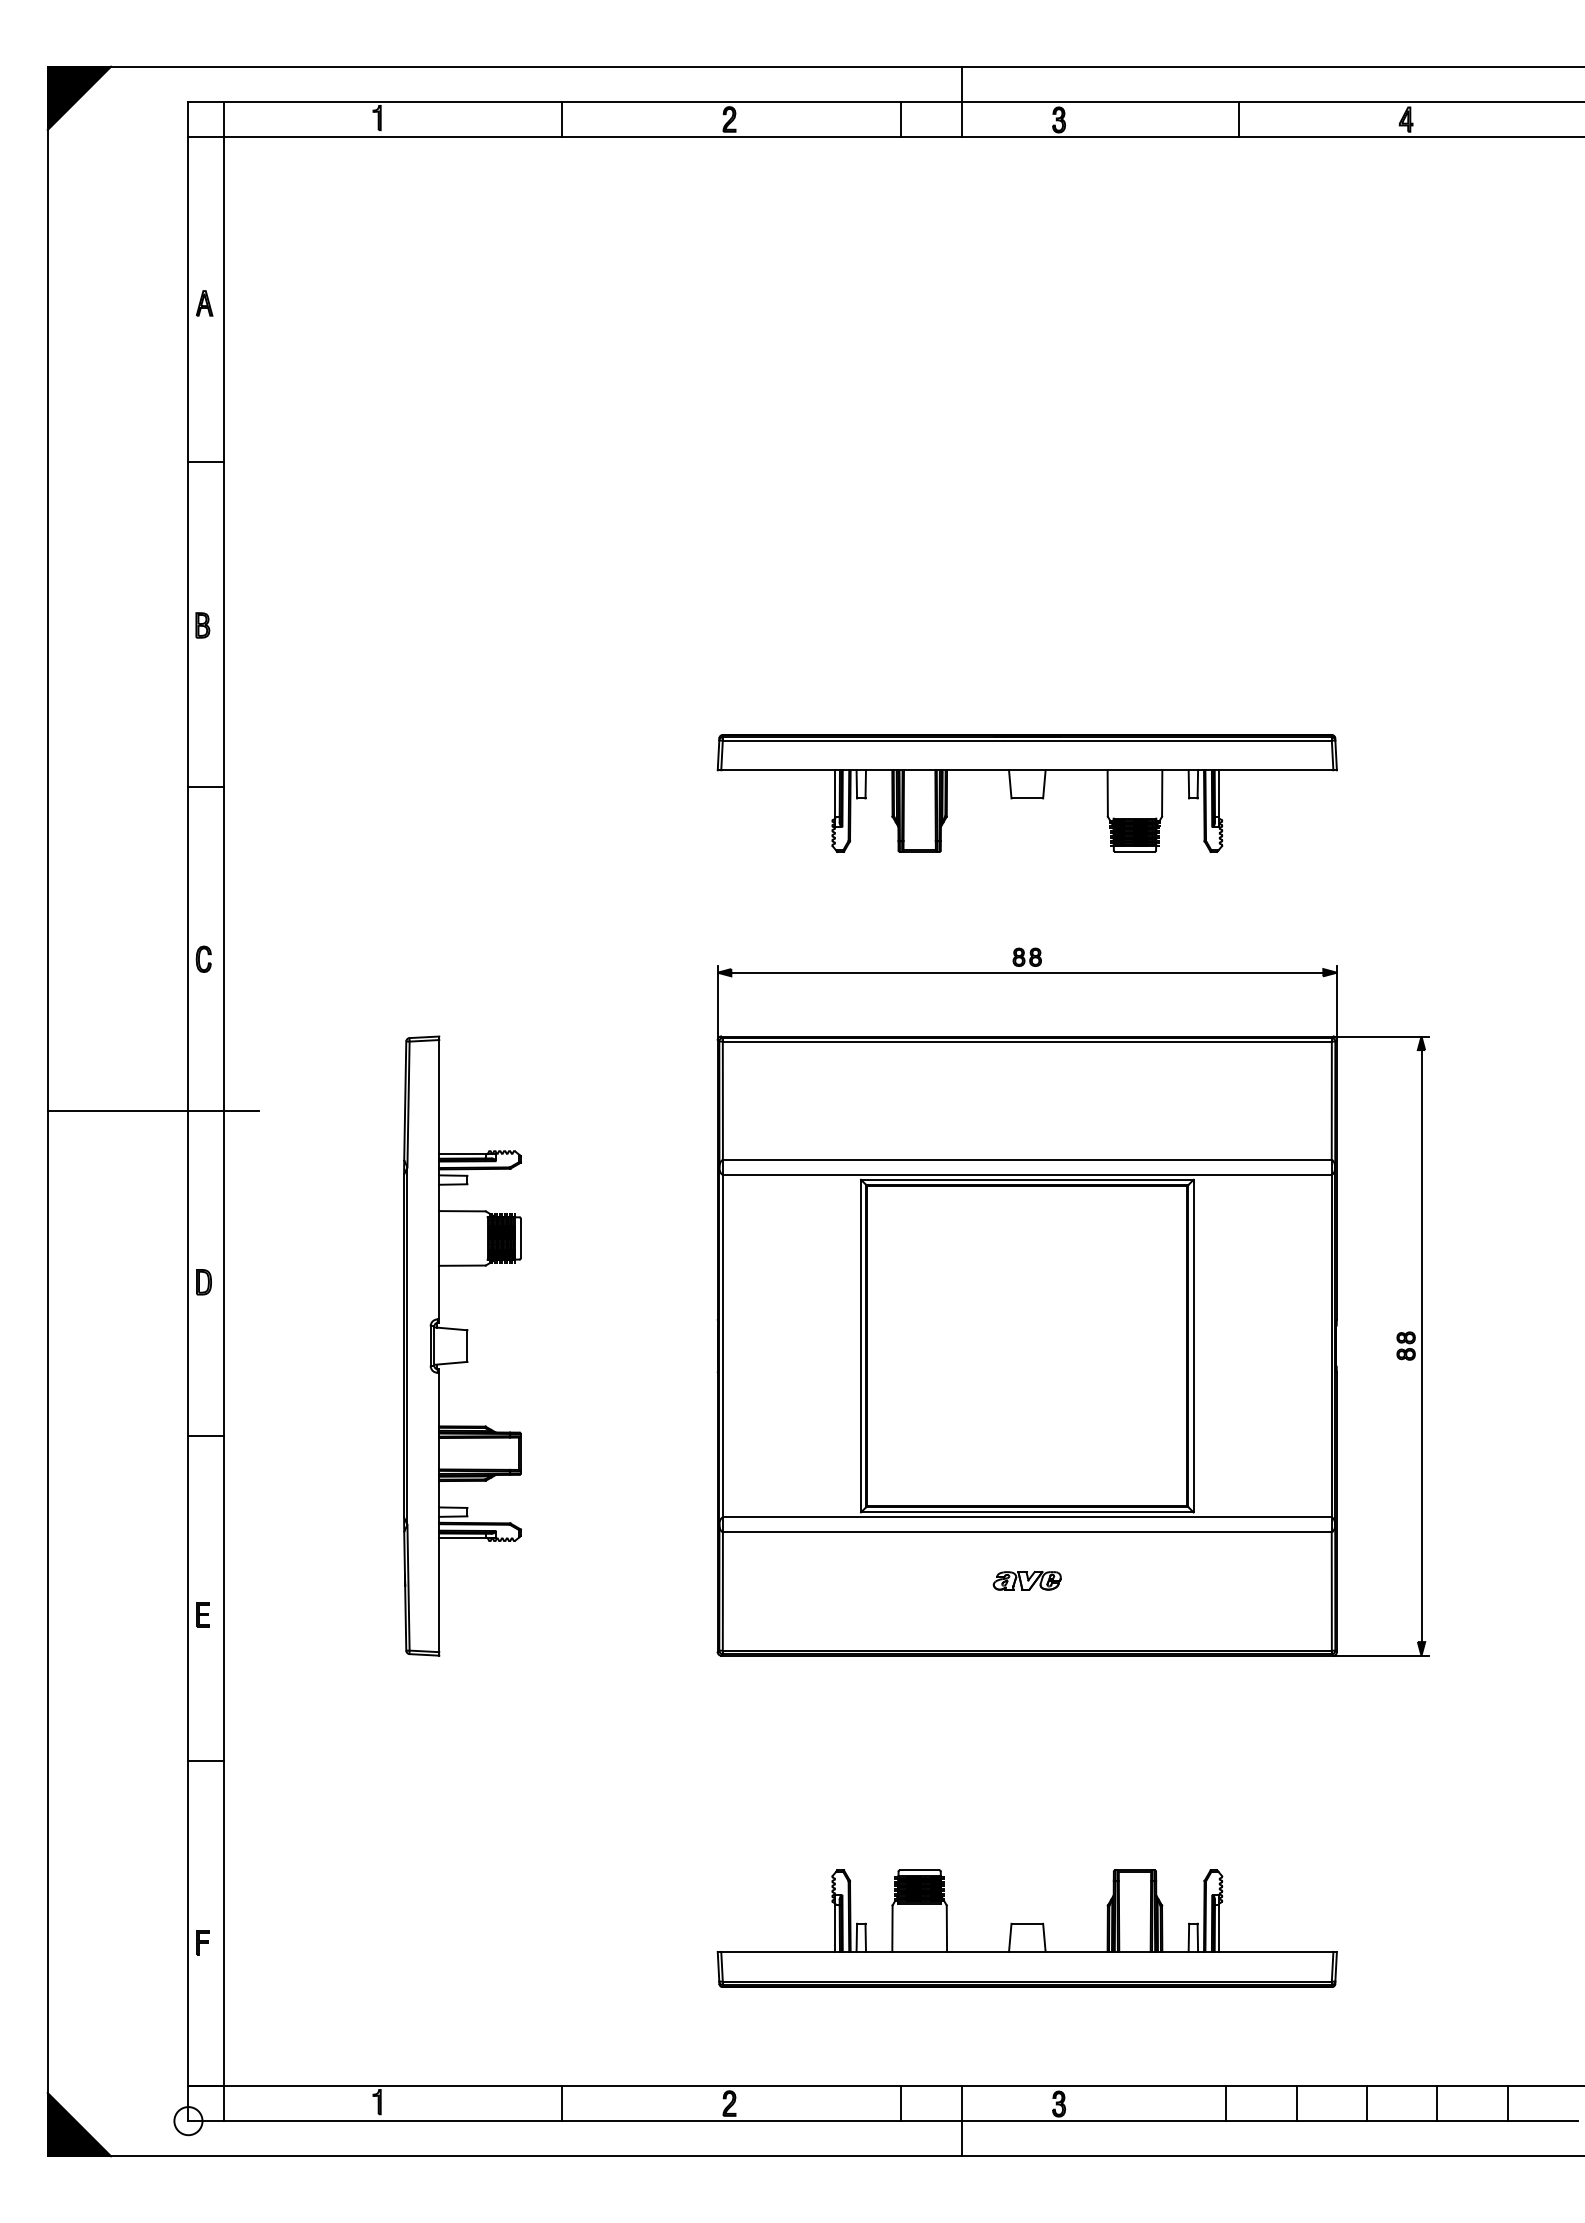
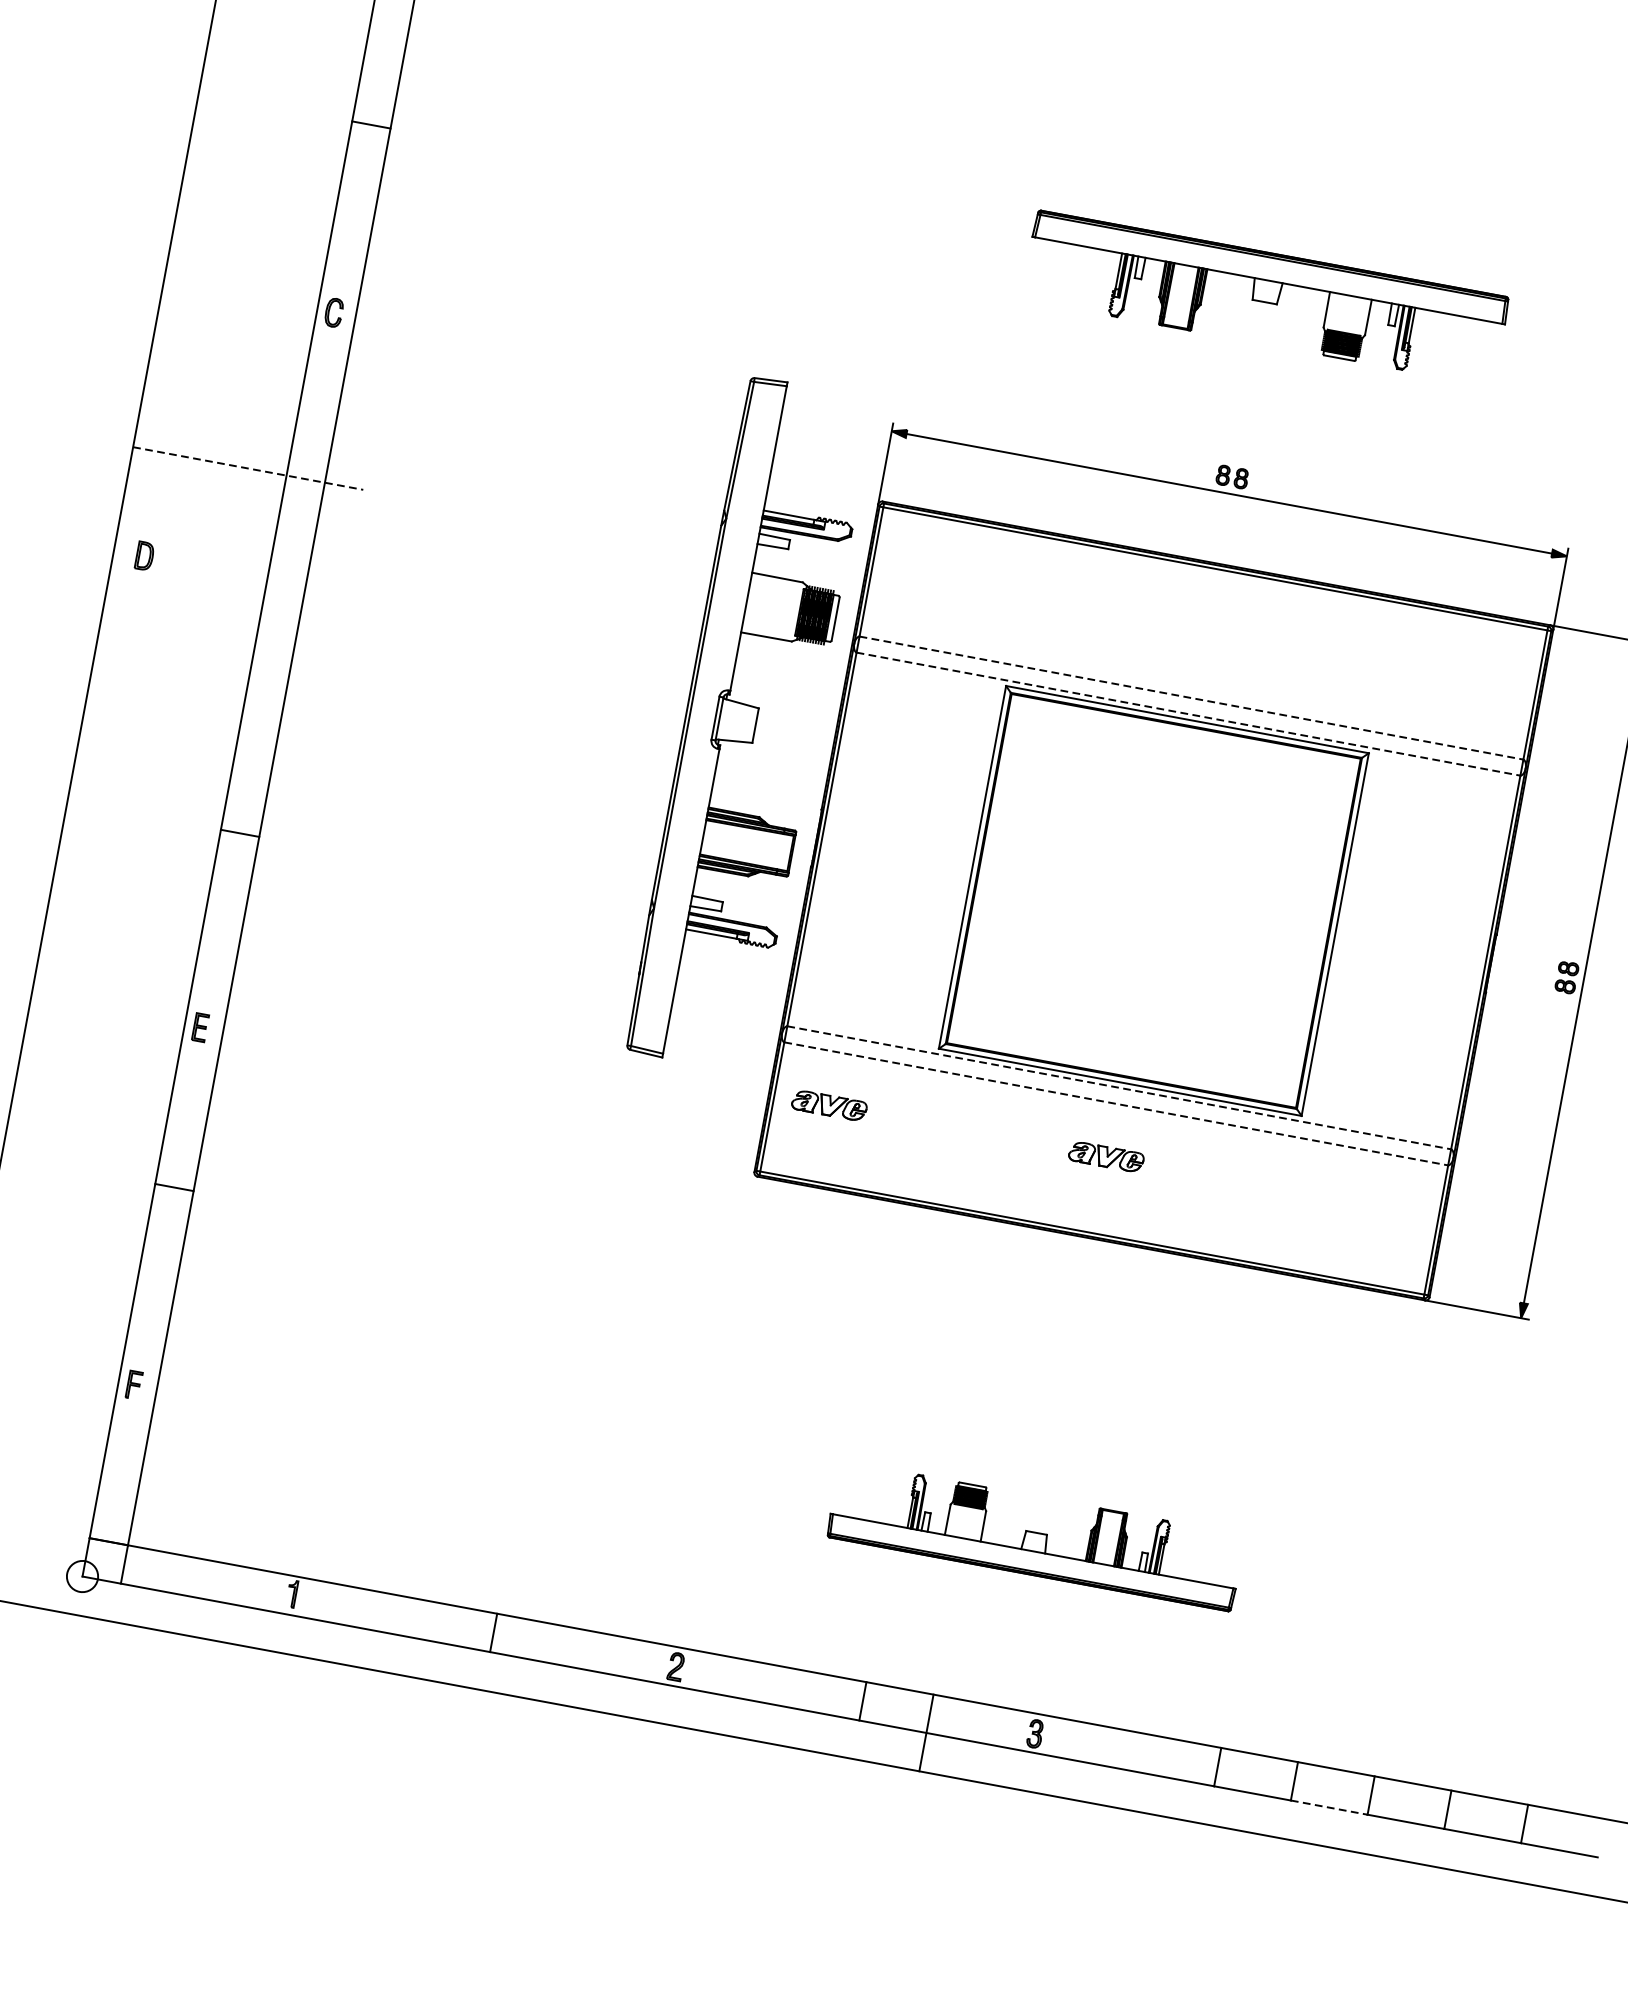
part: (1026, 793) -> (1264, 298), size x0.7
line: (153, 1111) -> (248, 468), solid -> dashed
line: (1027, 1160) -> (1191, 698), solid -> dashed
line: (1027, 1174) -> (1188, 713), solid -> dashed
part: (203, 1282) -> (144, 556), moved
part: (462, 1345) -> (750, 723), moved
line: (1027, 1517) -> (1119, 1087), solid -> dashed
line: (1027, 1532) -> (1116, 1104), solid -> dashed
part: (772, 1580) -> (828, 1105), added
part: (1026, 1928) -> (1035, 1535), size x0.6
line: (1332, 2121) -> (1329, 1808), solid -> dashed

